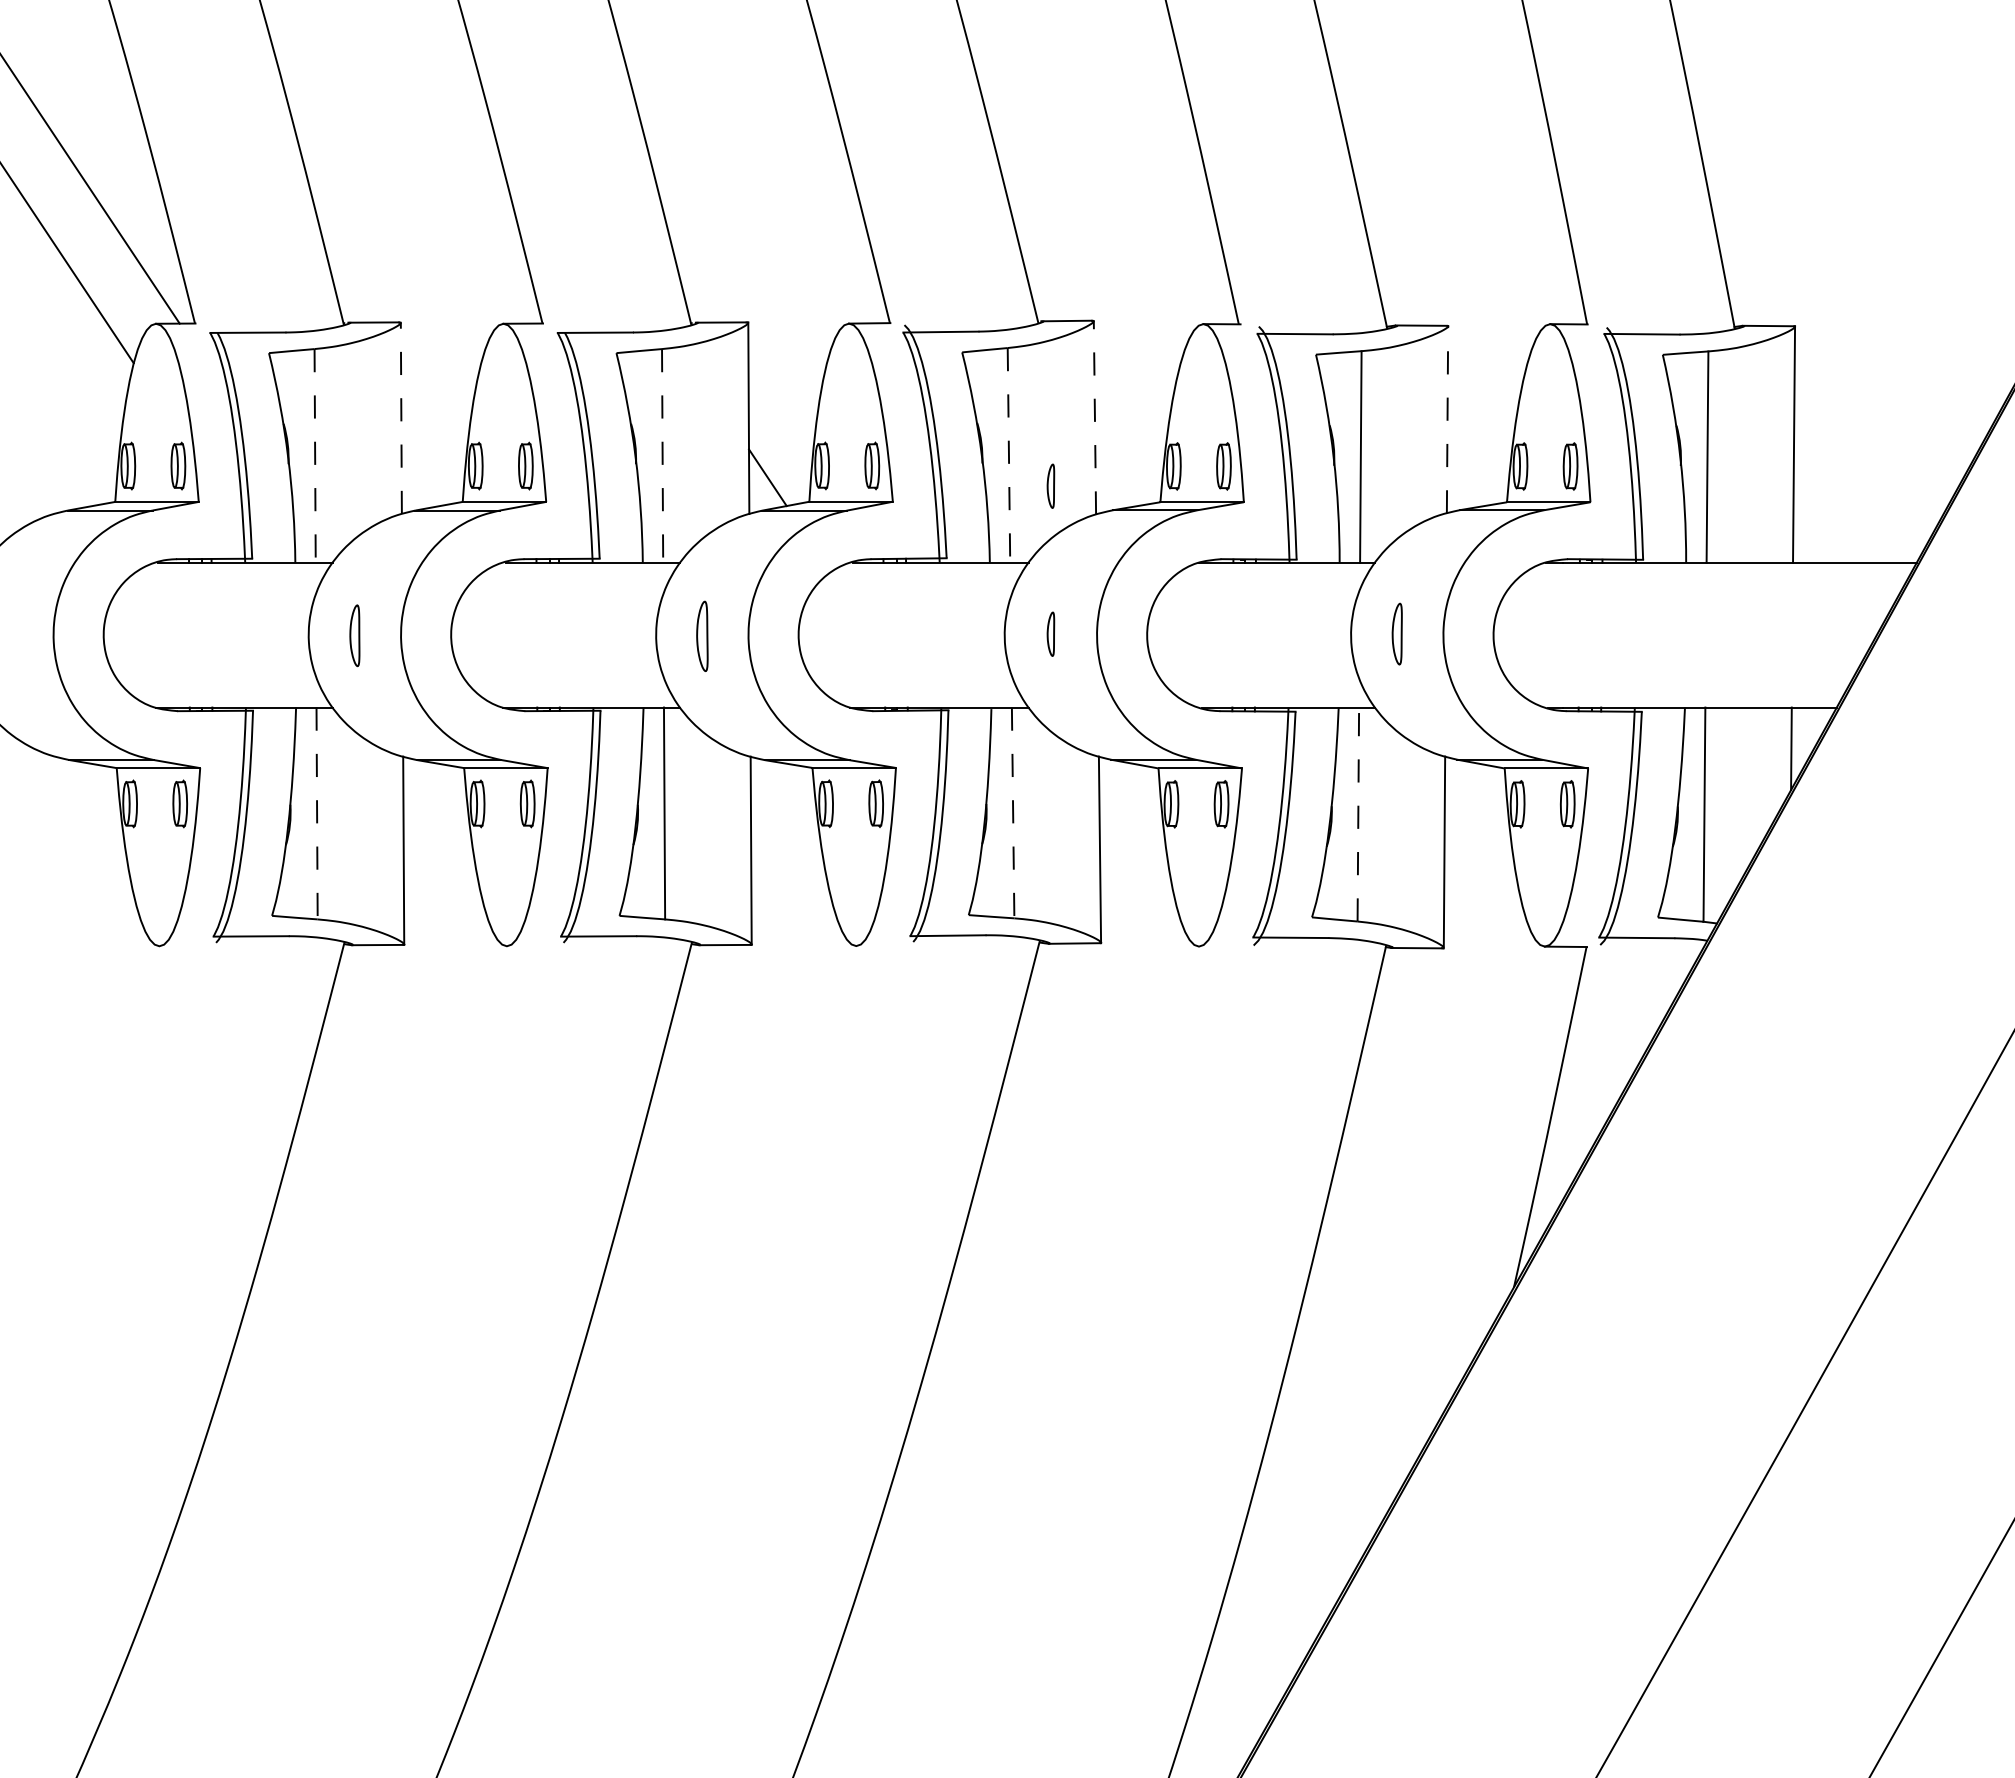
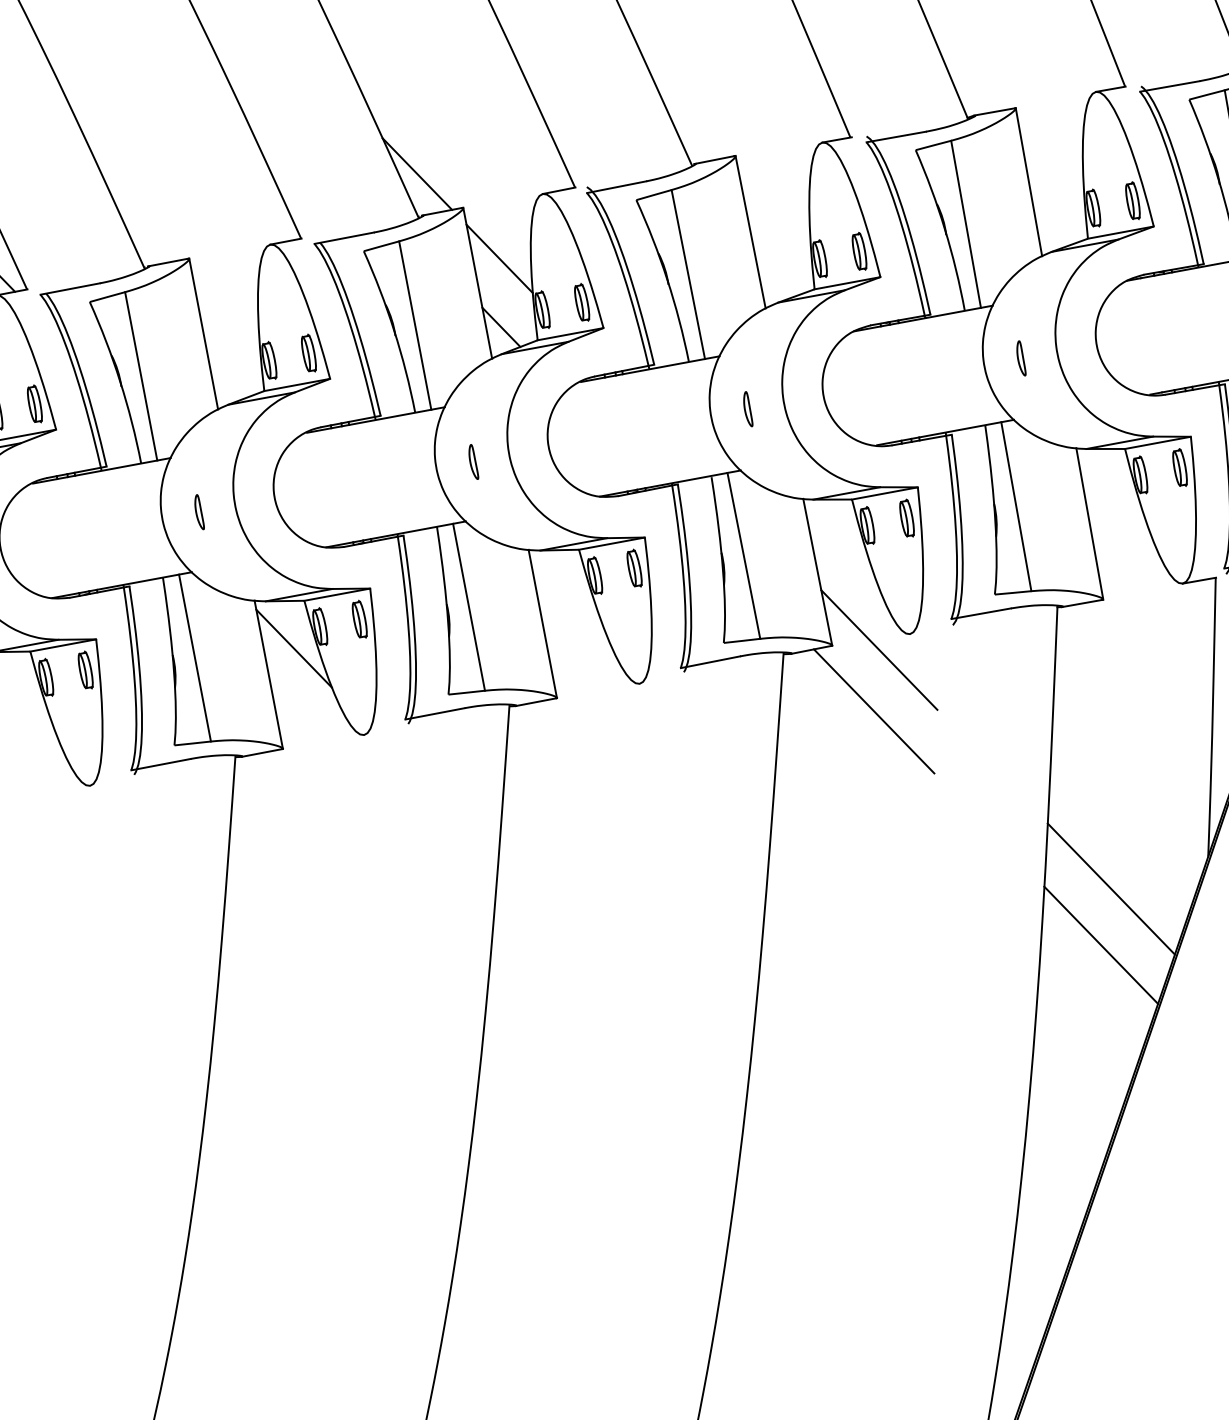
line: (699, 270) -> (417, 173), added
line: (781, 393) -> (499, 258), added
line: (1094, 417) -> (750, 232), dashed -> solid
line: (401, 418) -> (203, 334), dashed -> solid
line: (1447, 419) -> (1028, 182), dashed -> solid
line: (315, 455) -> (141, 375), dashed -> solid
line: (662, 455) -> (415, 325), dashed -> solid
line: (1008, 455) -> (687, 274), dashed -> solid
part: (1050, 485) -> (725, 292), removed
part: (1397, 633) -> (1020, 358), size x0.71
part: (354, 635) -> (198, 512), size x0.71
part: (702, 636) -> (473, 462), size x0.62
line: (317, 813) -> (195, 658), dashed -> solid
line: (1013, 813) -> (744, 556), dashed -> solid
line: (1358, 814) -> (1016, 506), dashed -> solid
line: (440, 824) -> (293, 648), added
line: (1157, 958) -> (879, 649), added
line: (1137, 1032) -> (874, 710), added
line: (1387, 1304) -> (1110, 888), added
line: (1362, 1371) -> (1101, 945), added

